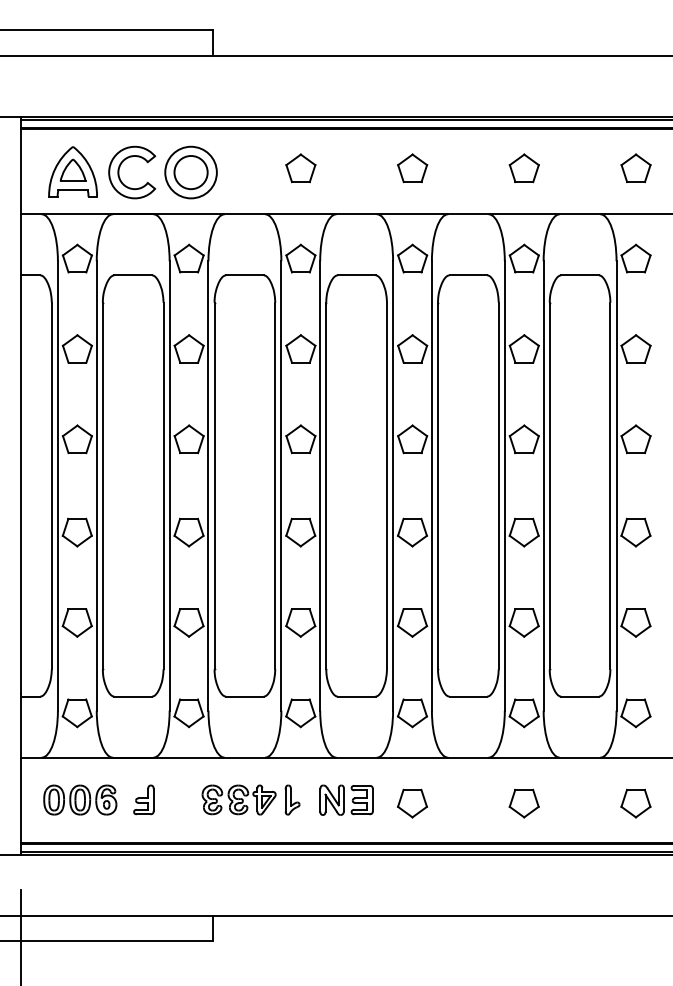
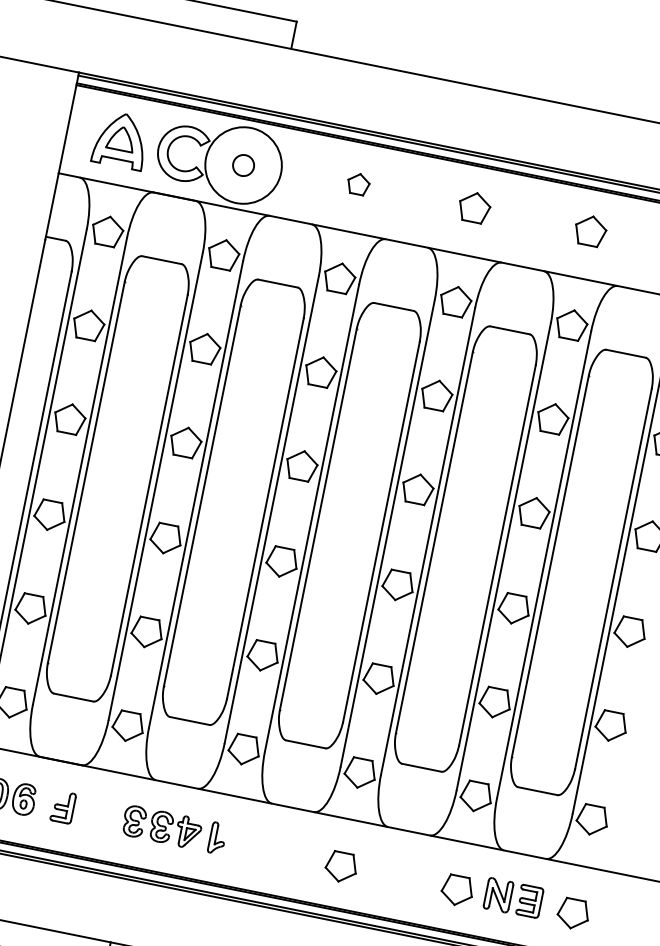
part: (300, 168) -> (358, 184), size x0.7
circle: (190, 172) -> (243, 165), size x0.6
circle: (190, 172) -> (243, 165), size x1.4
part: (346, 799) -> (513, 897), moved

